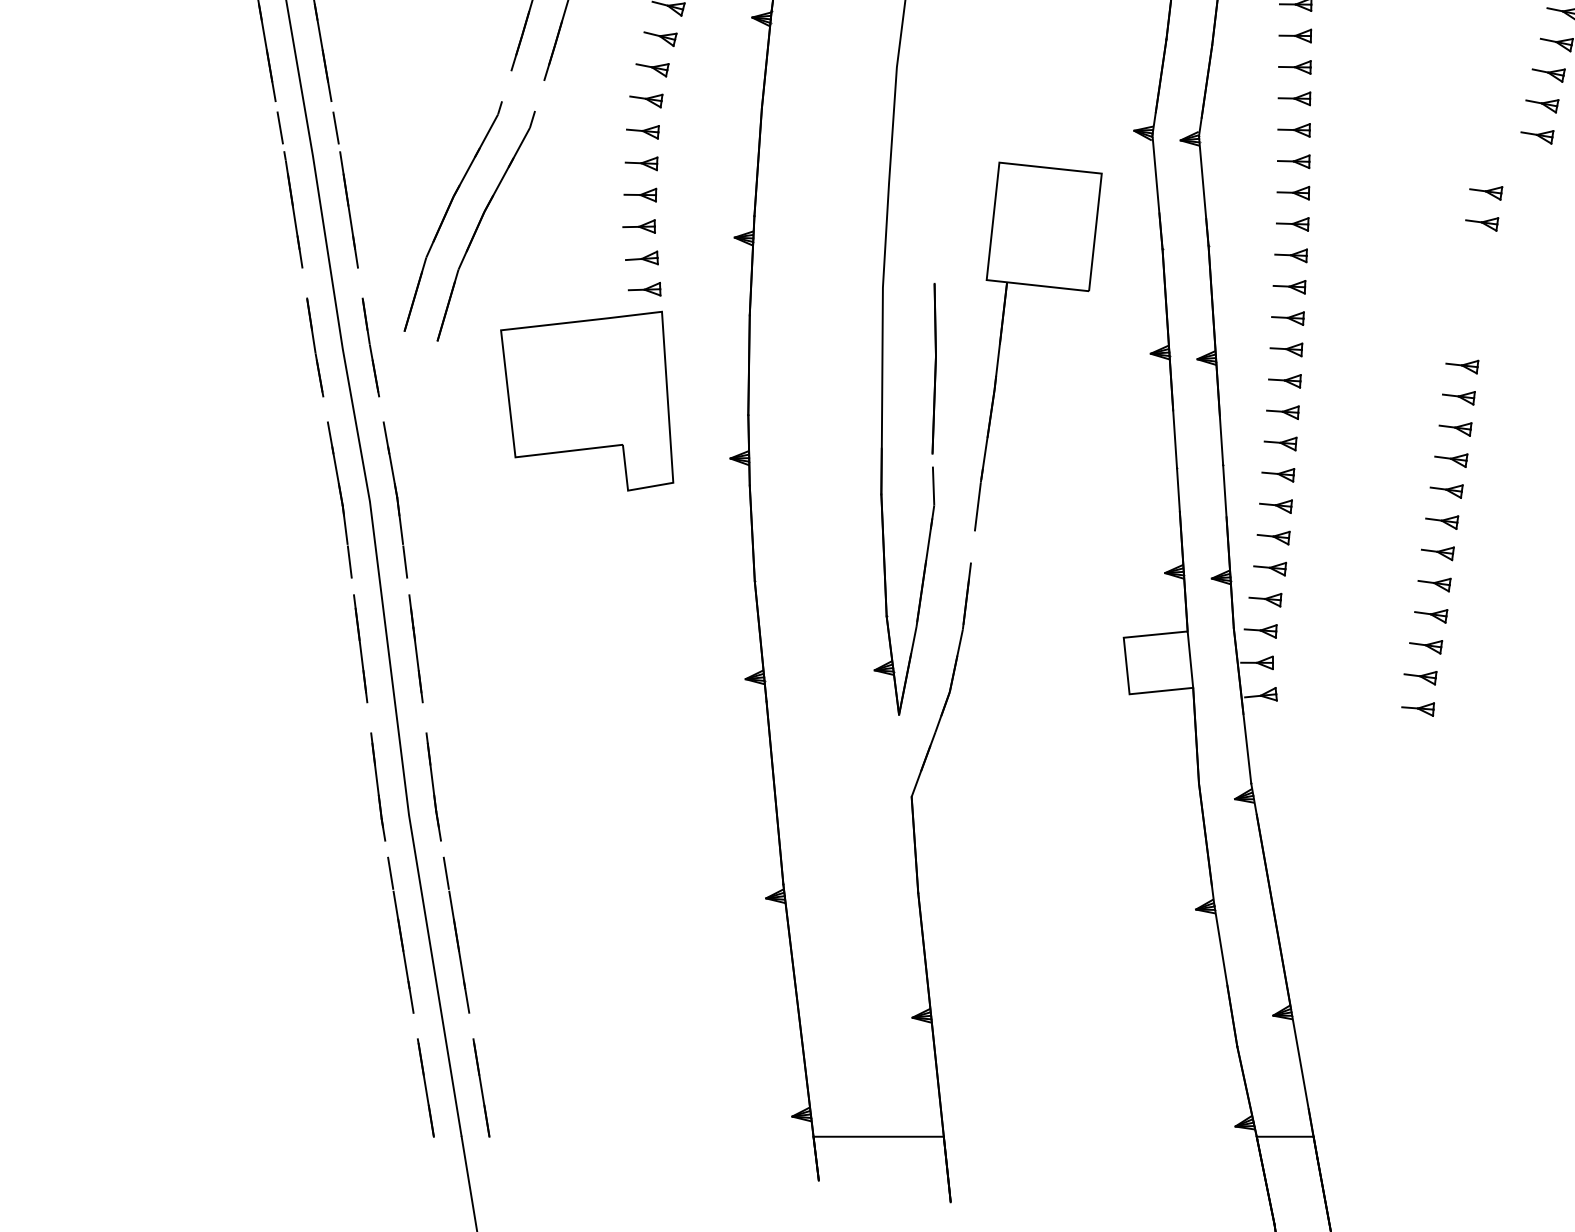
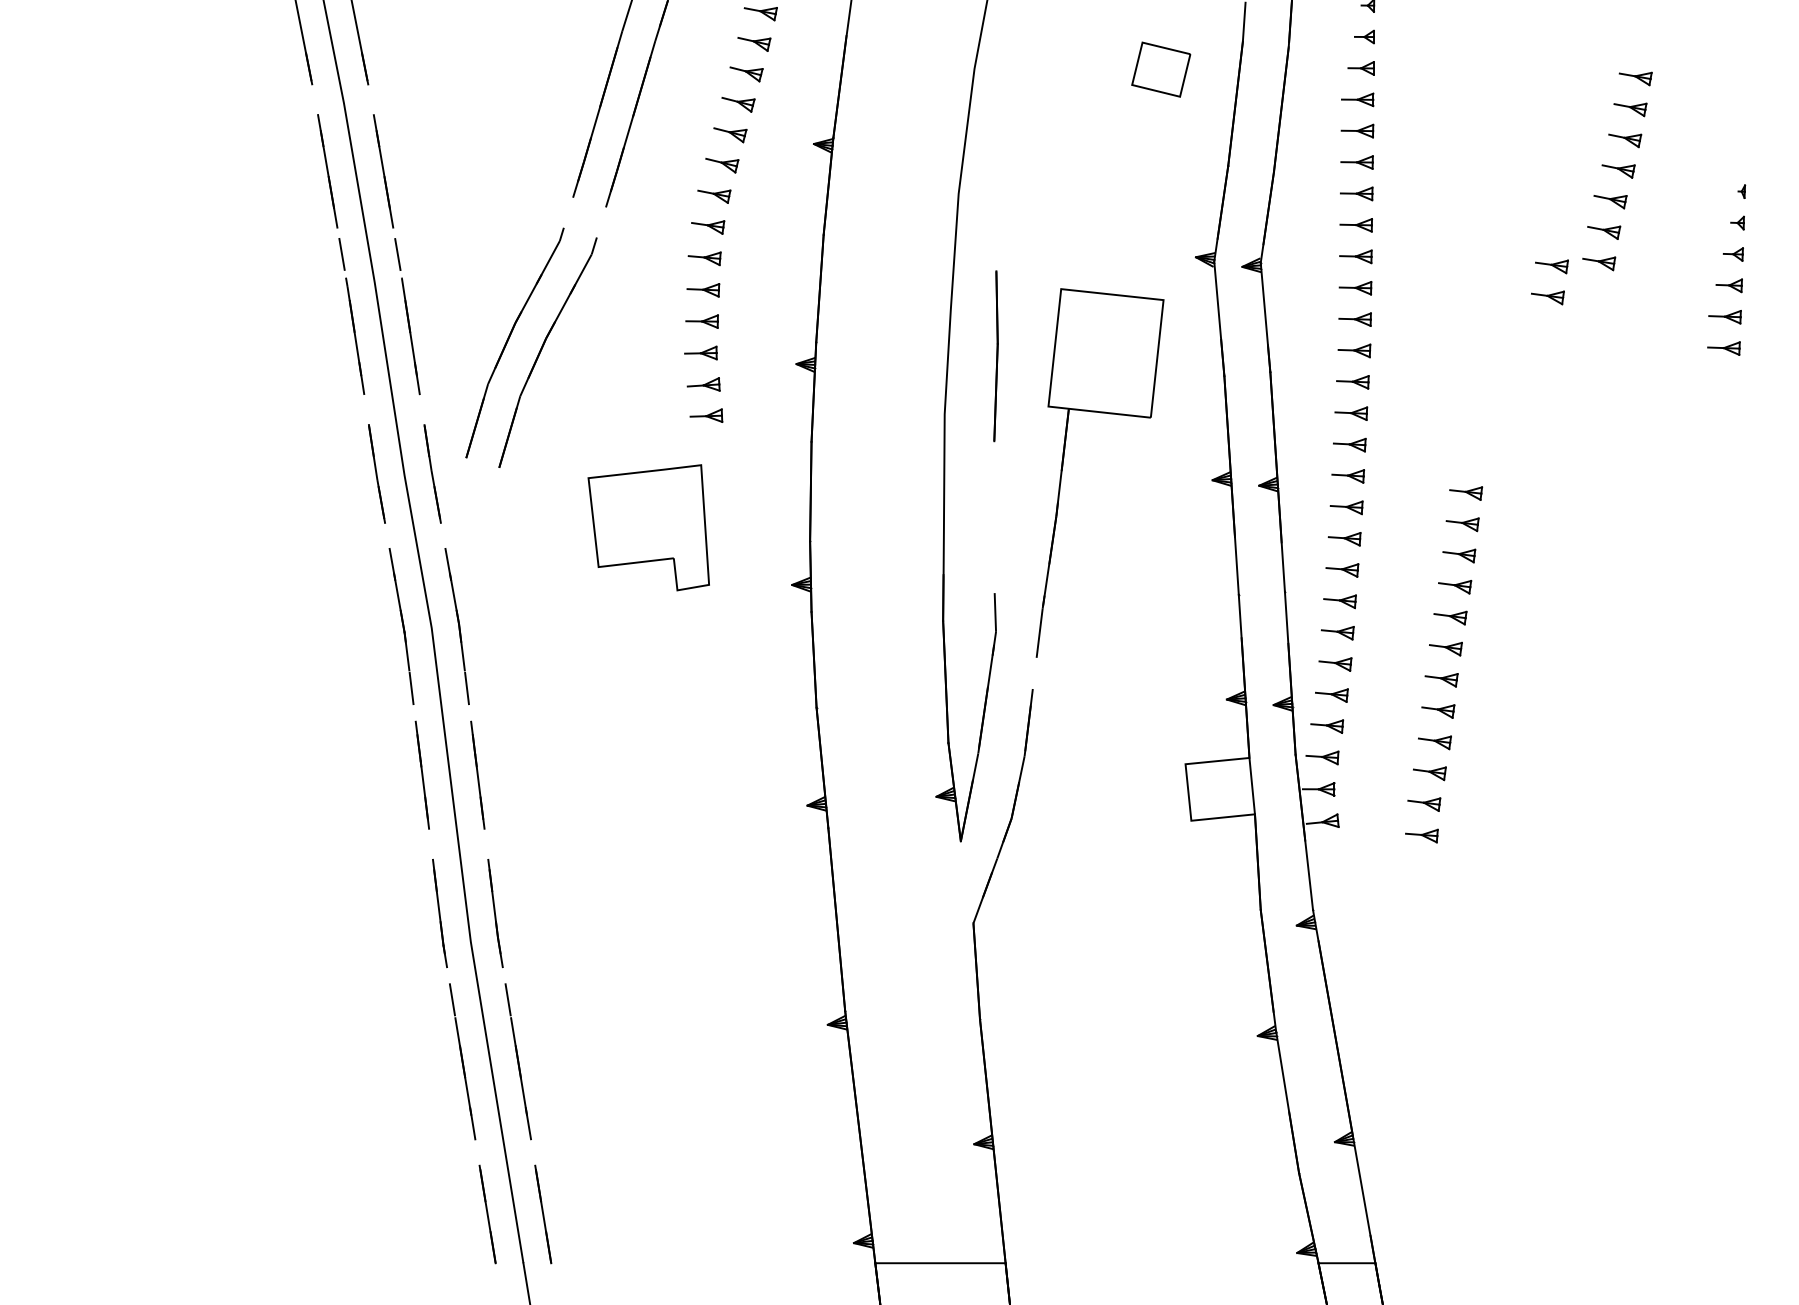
part: (1485, 220) -> (1551, 293), moved
part: (933, 369) -> (995, 356), moved
part: (586, 401) -> (648, 527), size x0.7
part: (1443, 549) -> (1447, 675), moved

